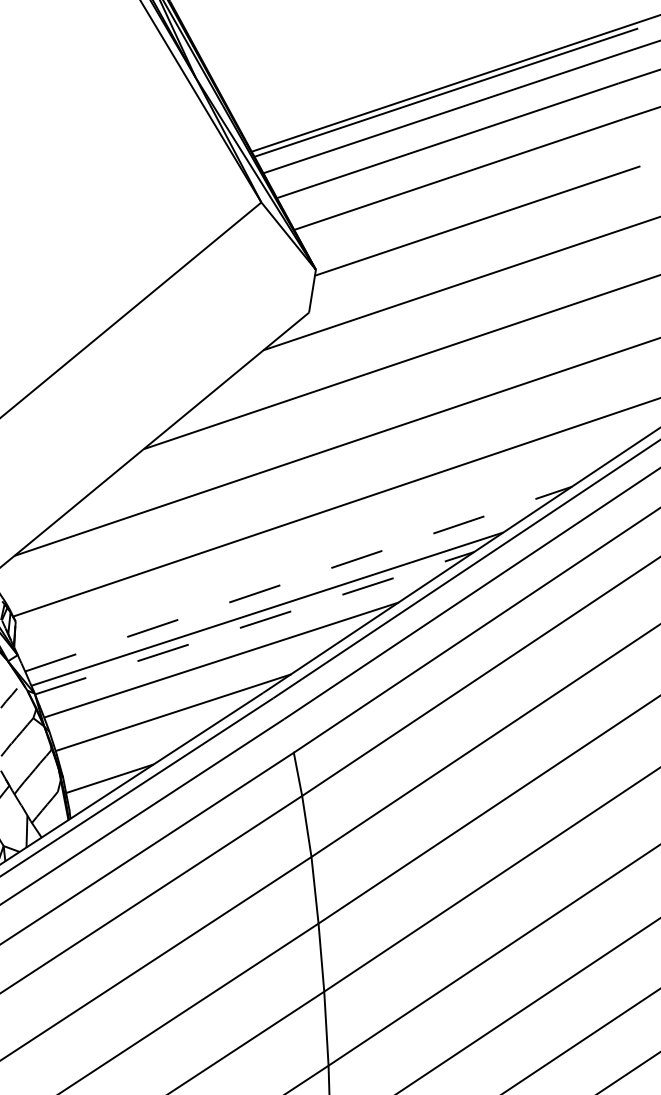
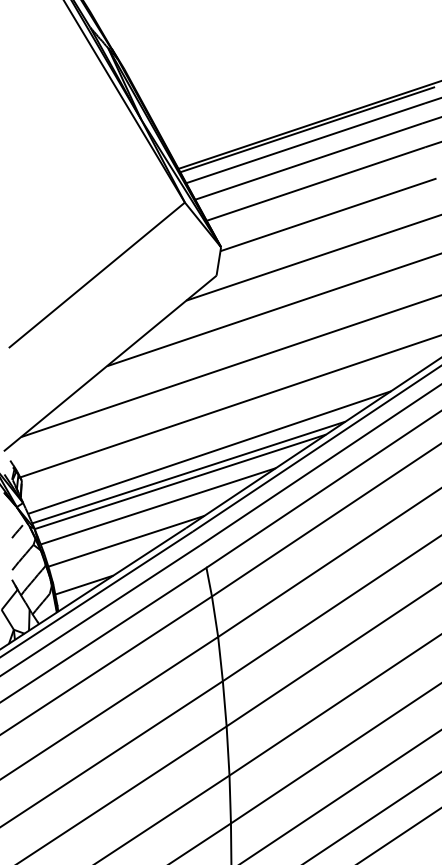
line: (298, 579) -> (209, 452), dashed -> solid
line: (254, 622) -> (180, 481), dashed -> solid

